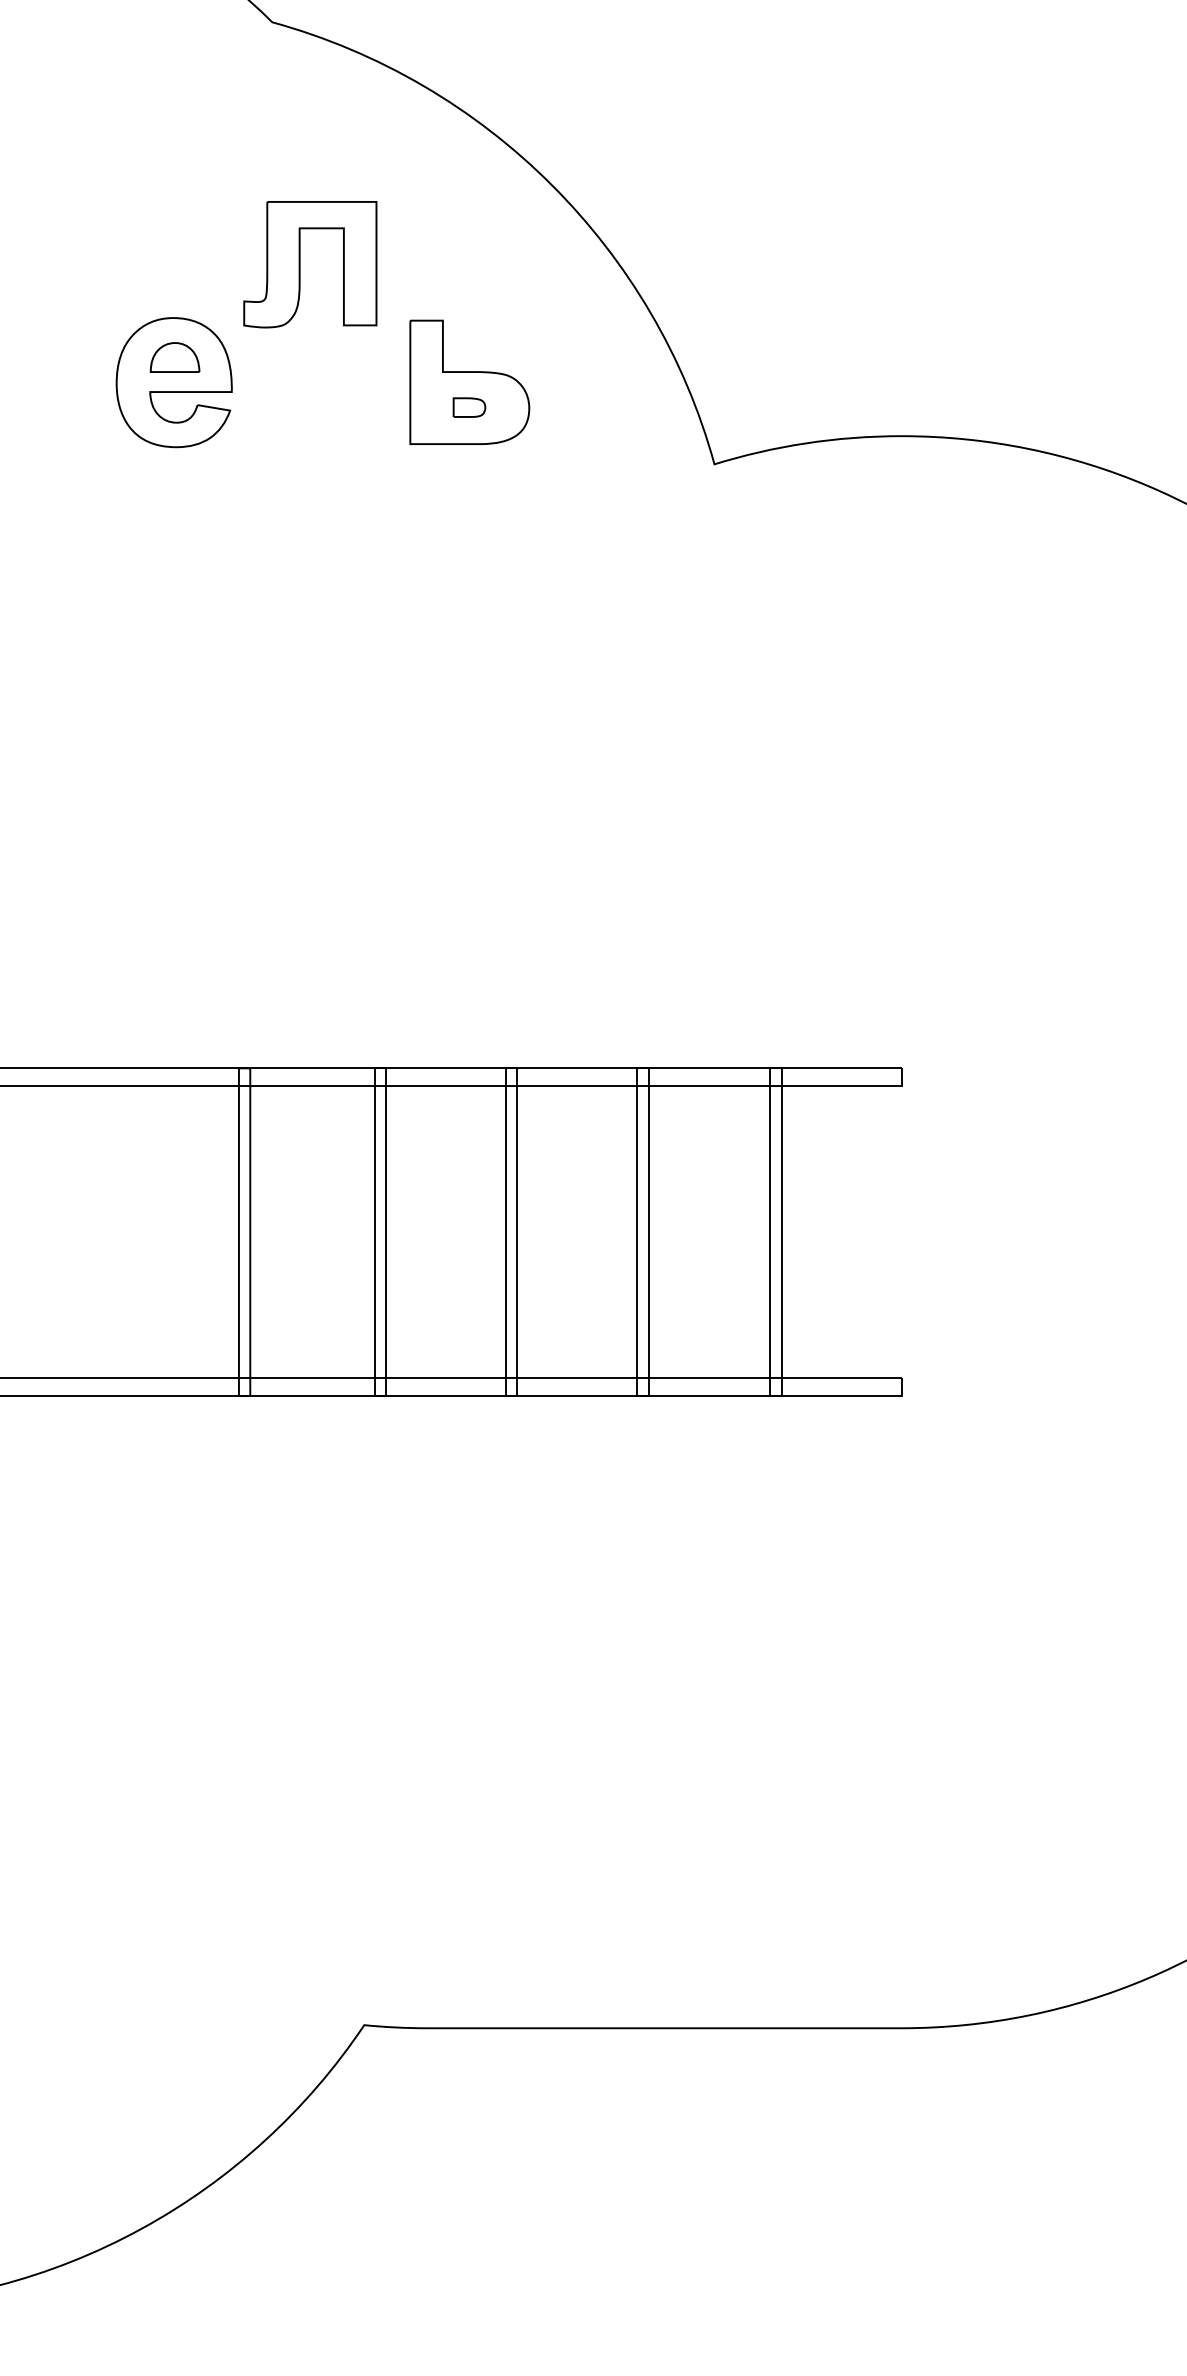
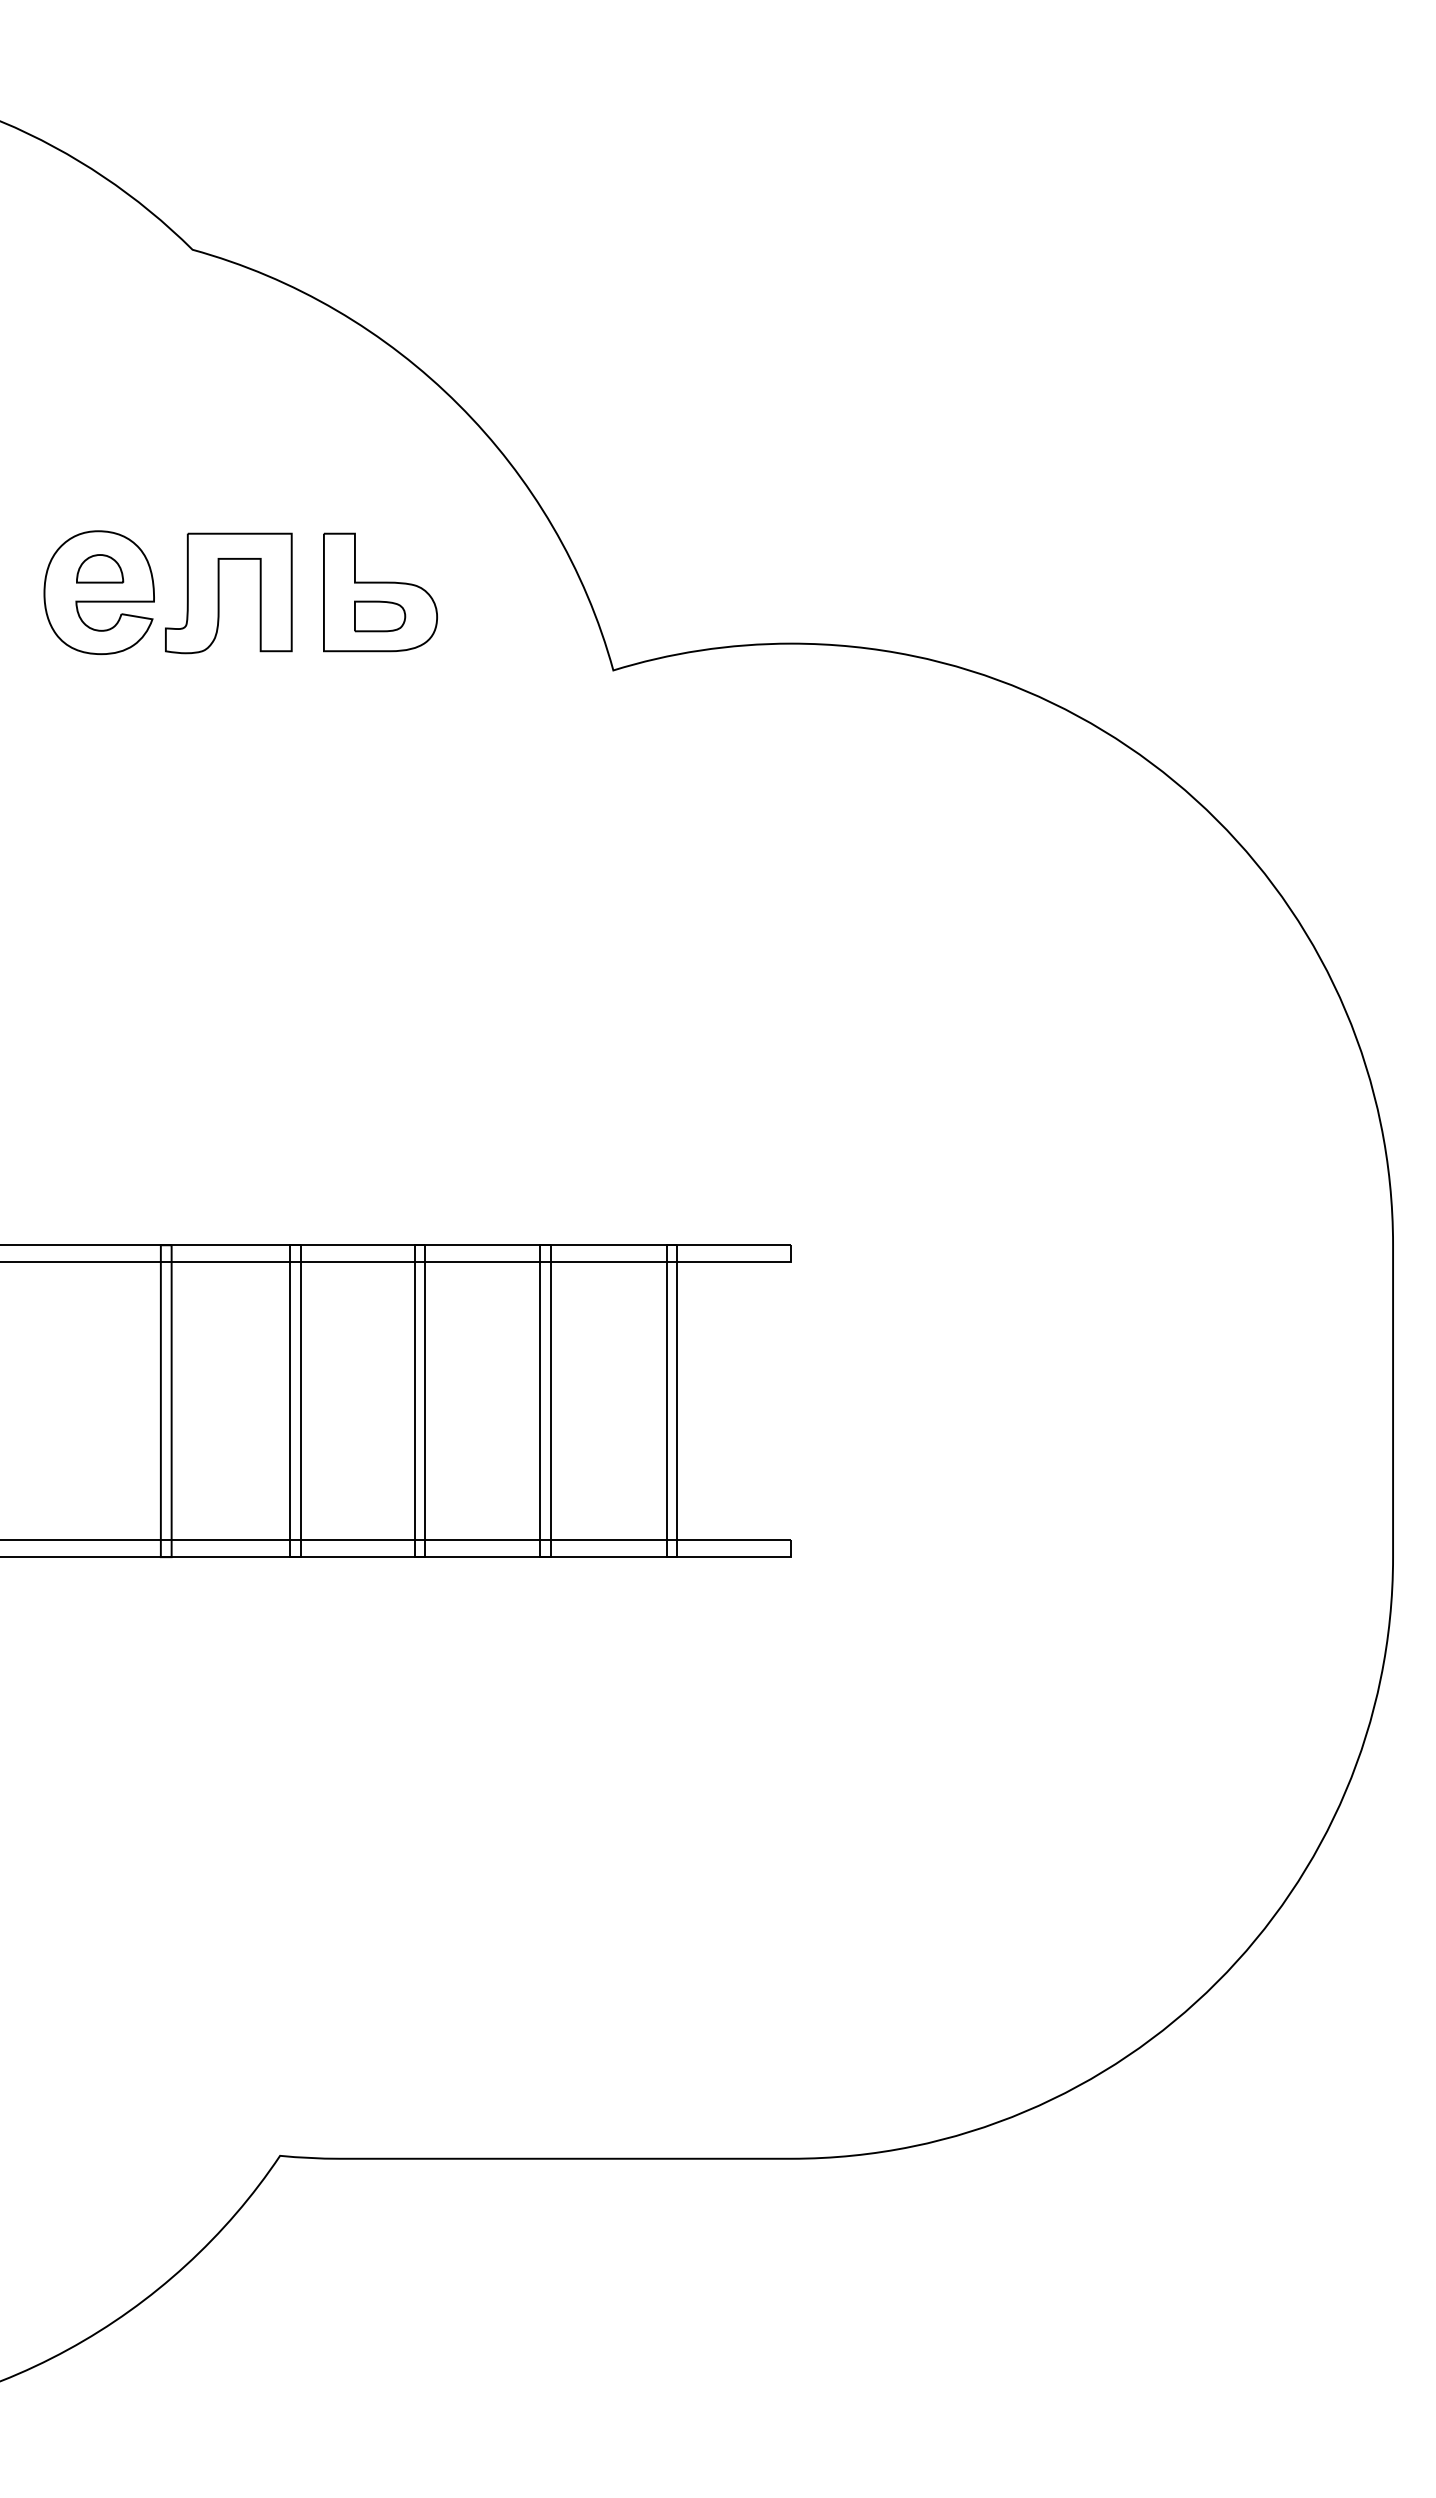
part: (300, 264) -> (219, 593), moved
part: (469, 407) -> (380, 616), size x1.67

